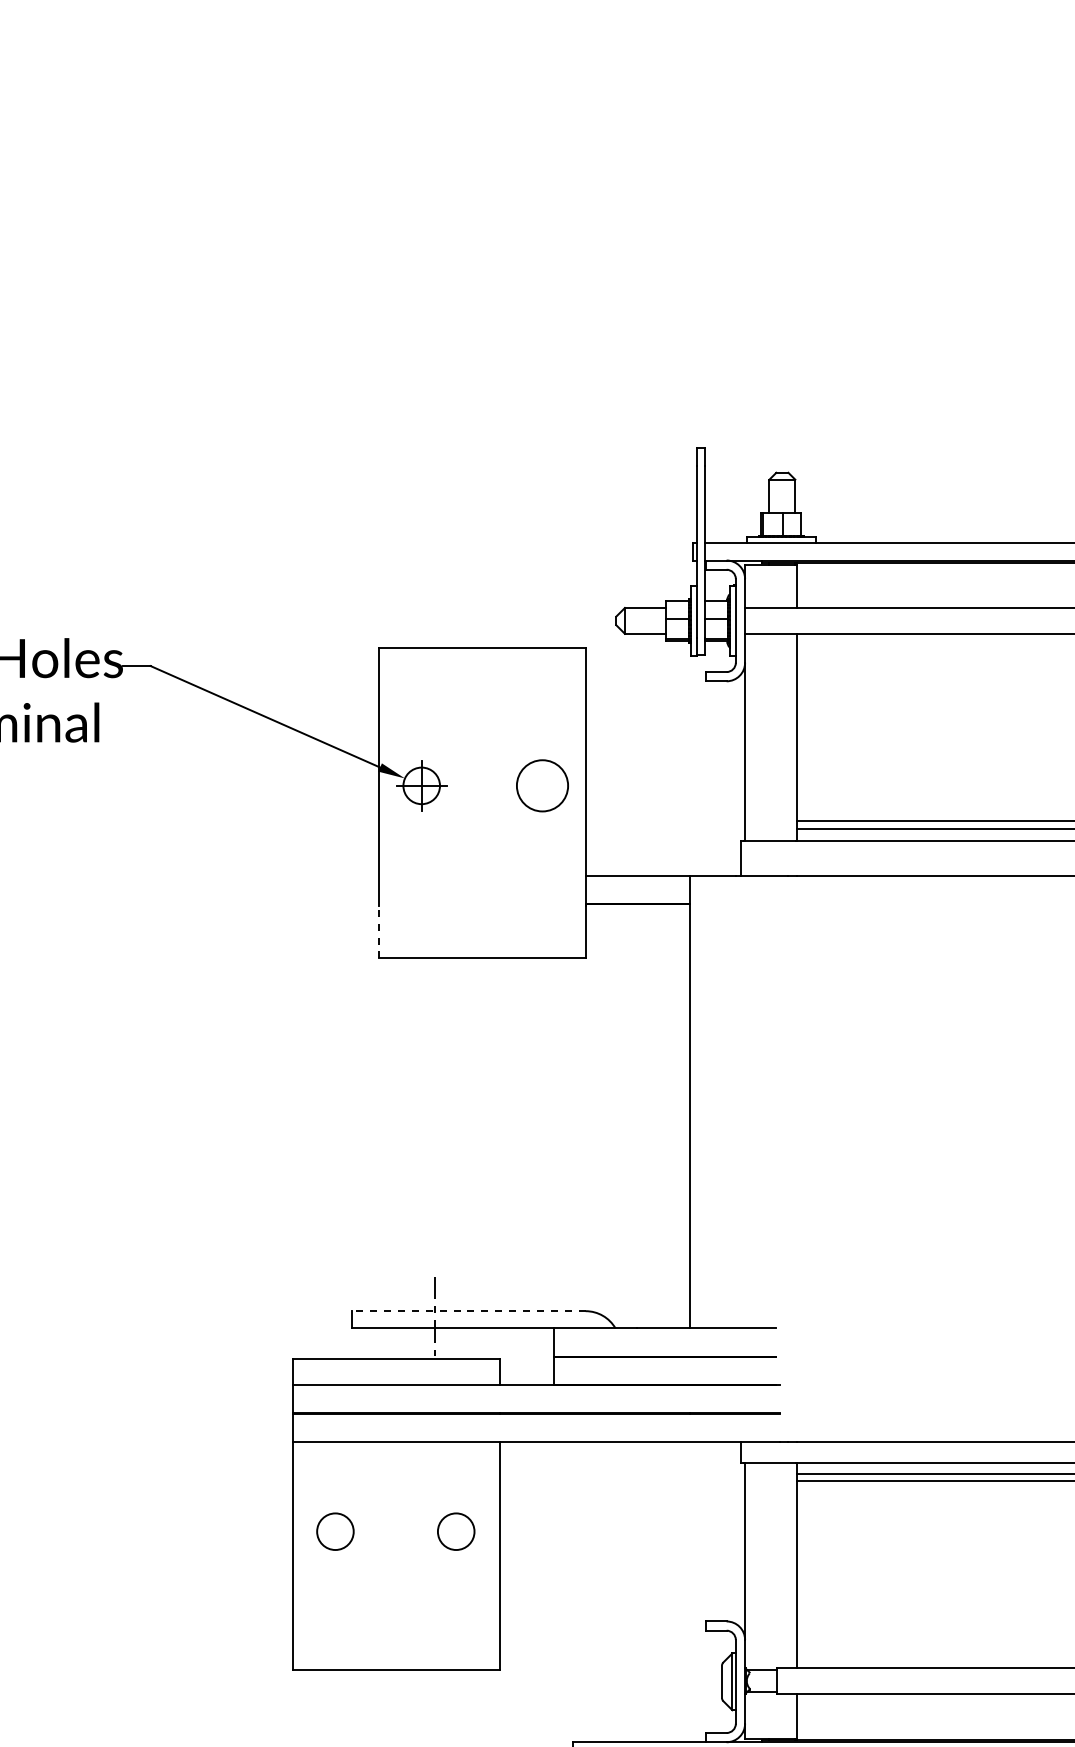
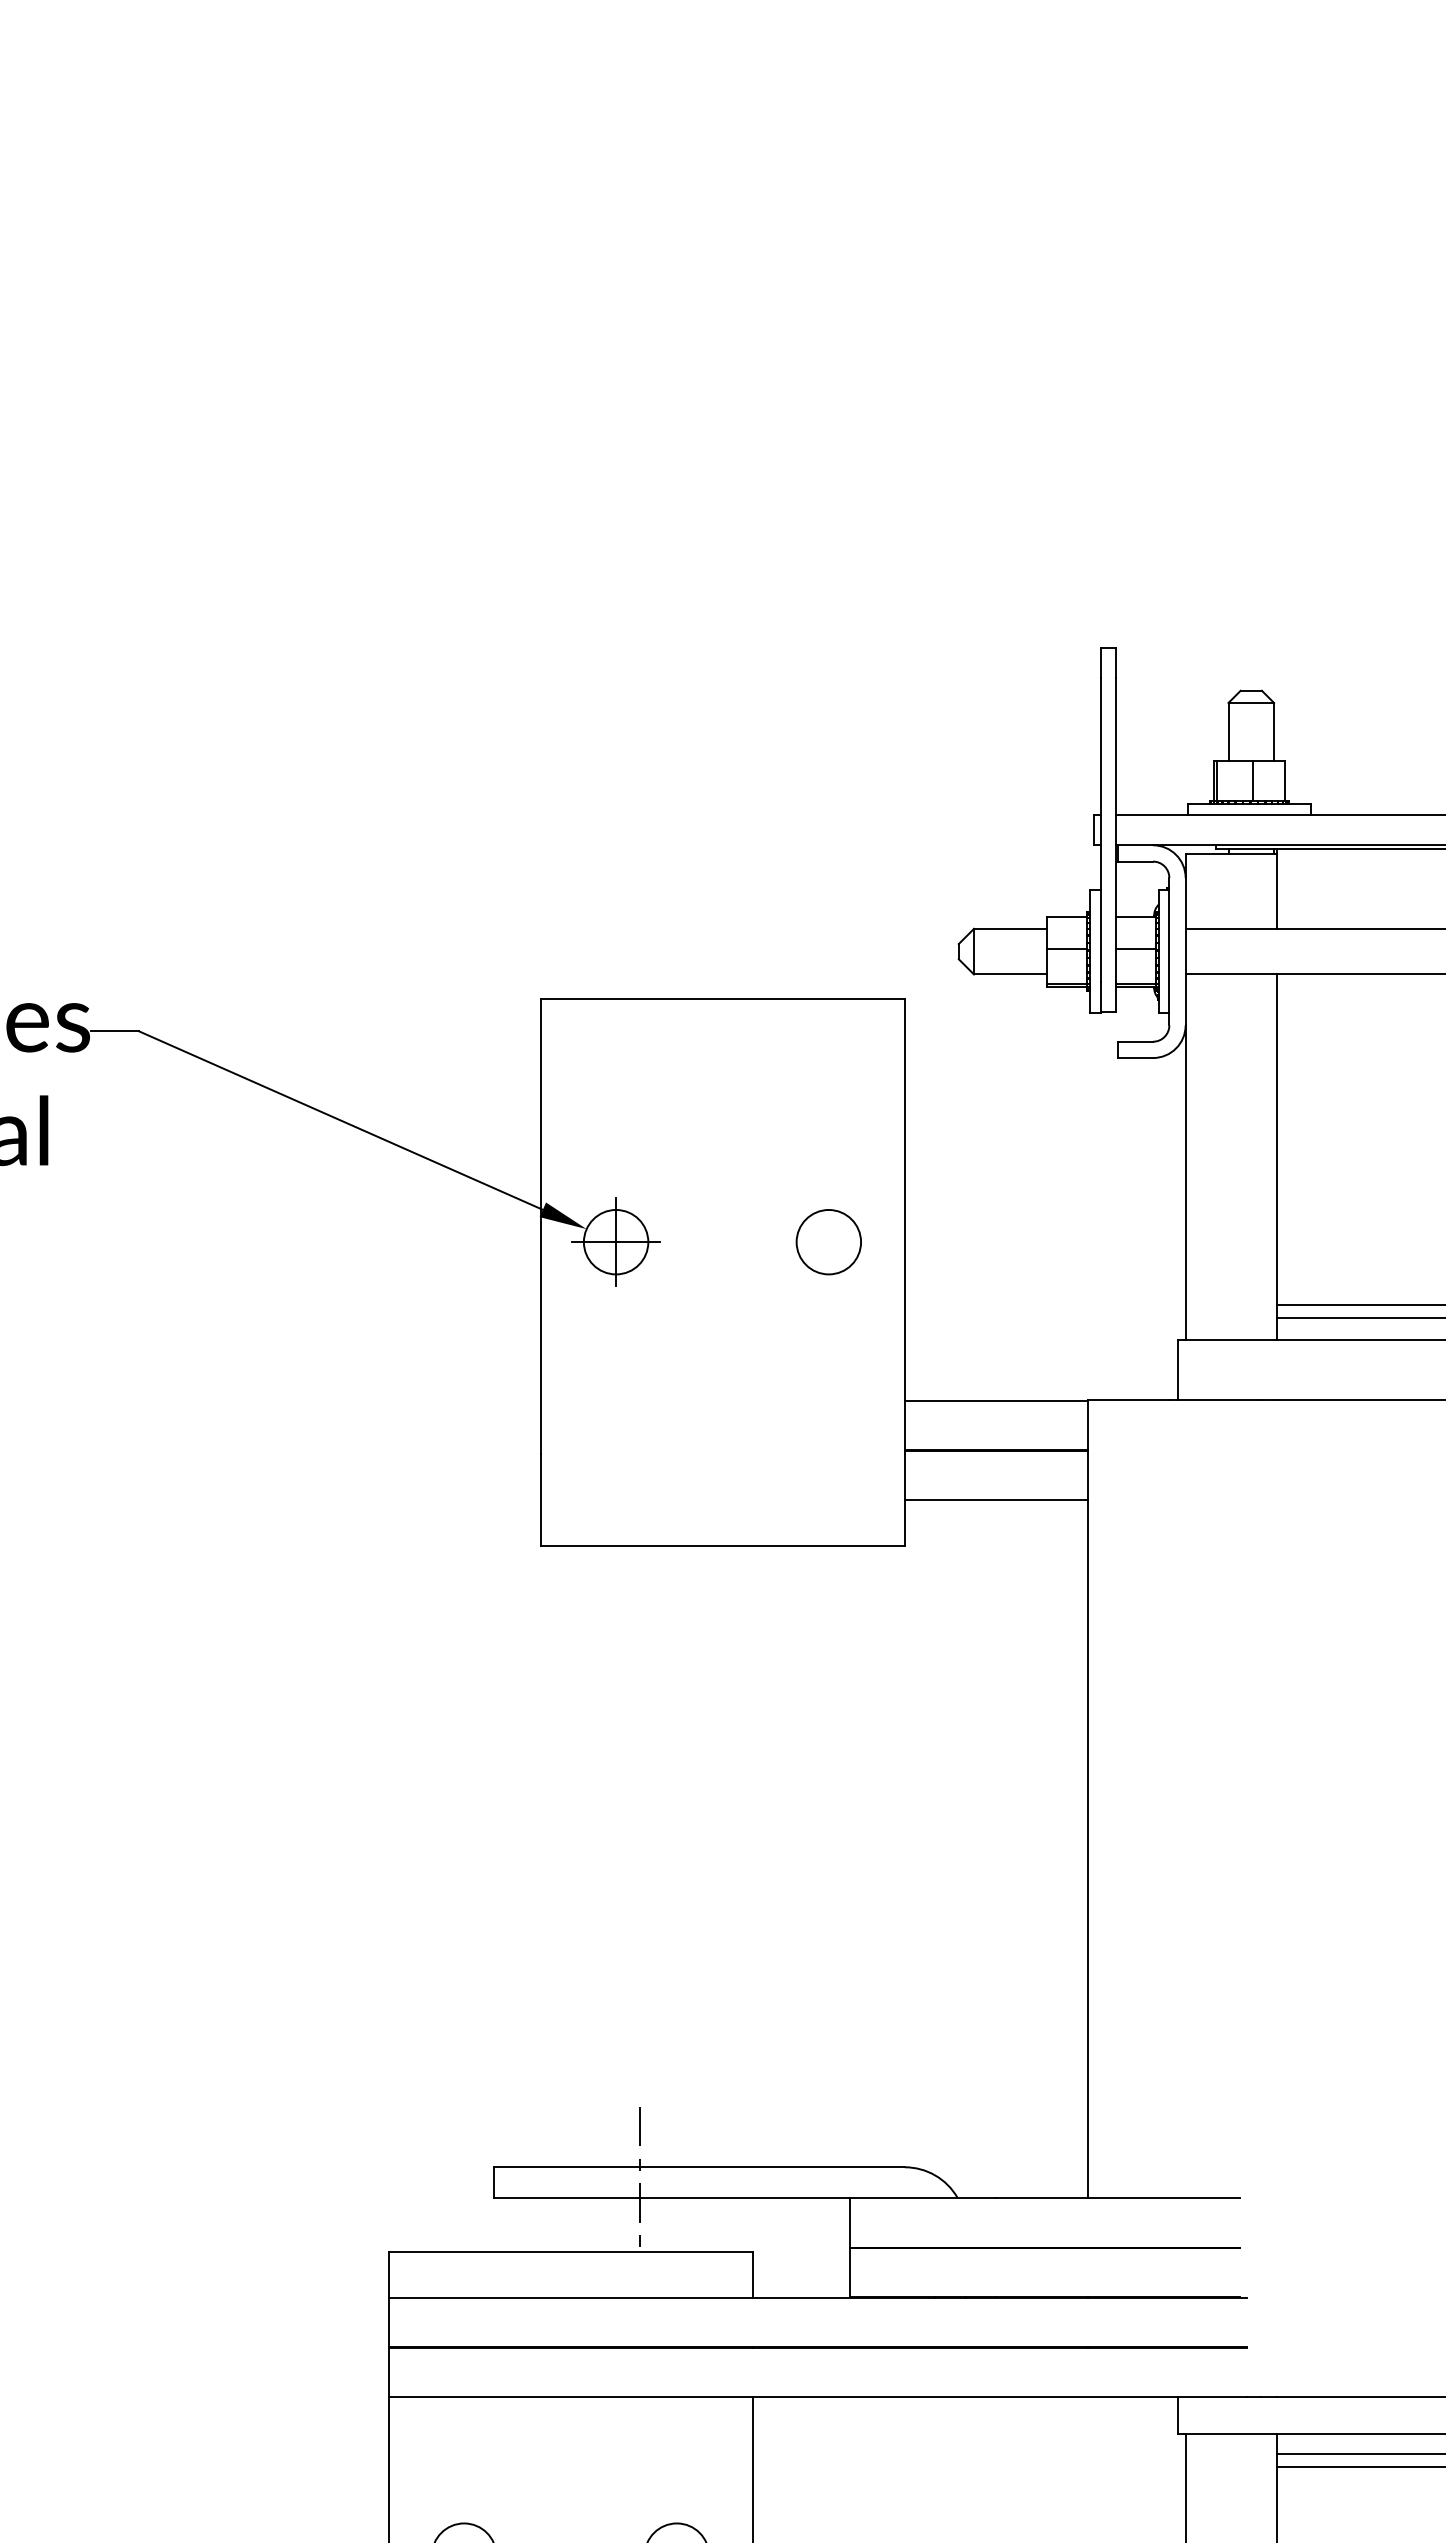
circle: (542, 785) -> (828, 1241), size x0.71
line: (378, 931) -> (540, 1498), dashed -> solid
line: (637, 932) -> (996, 1500), added
line: (469, 1311) -> (700, 2167), dashed -> solid

